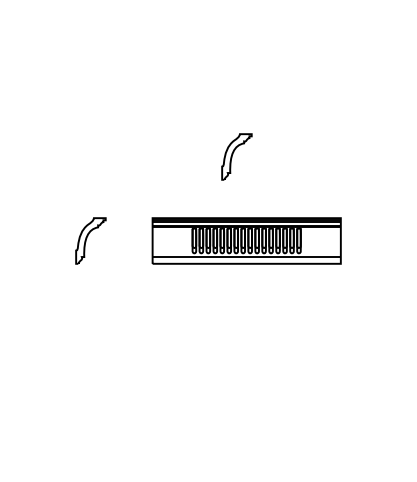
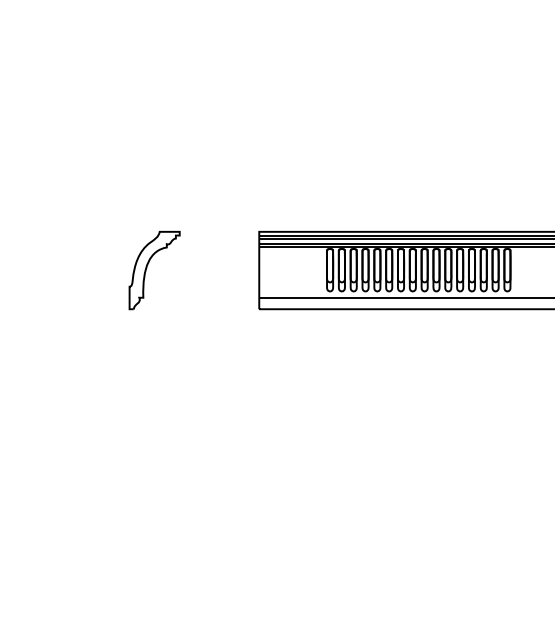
part: (236, 156) -> (401, 127), removed

